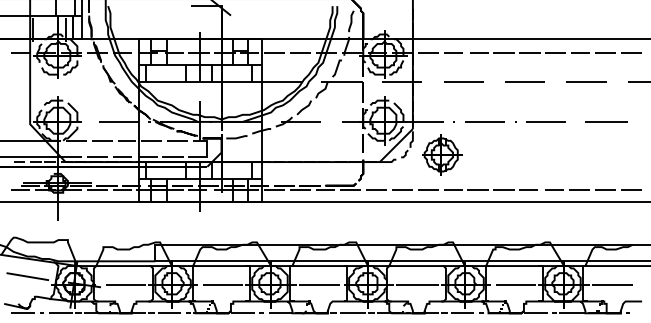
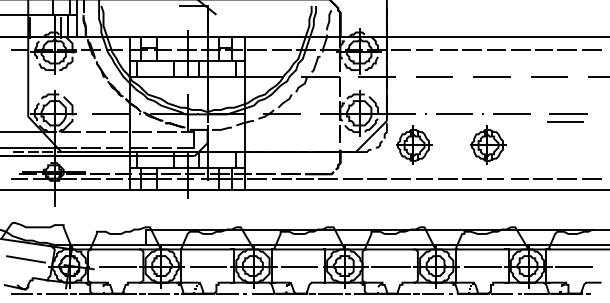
line: (603, 129) -> (565, 121), added
part: (521, 154) -> (488, 144), added

